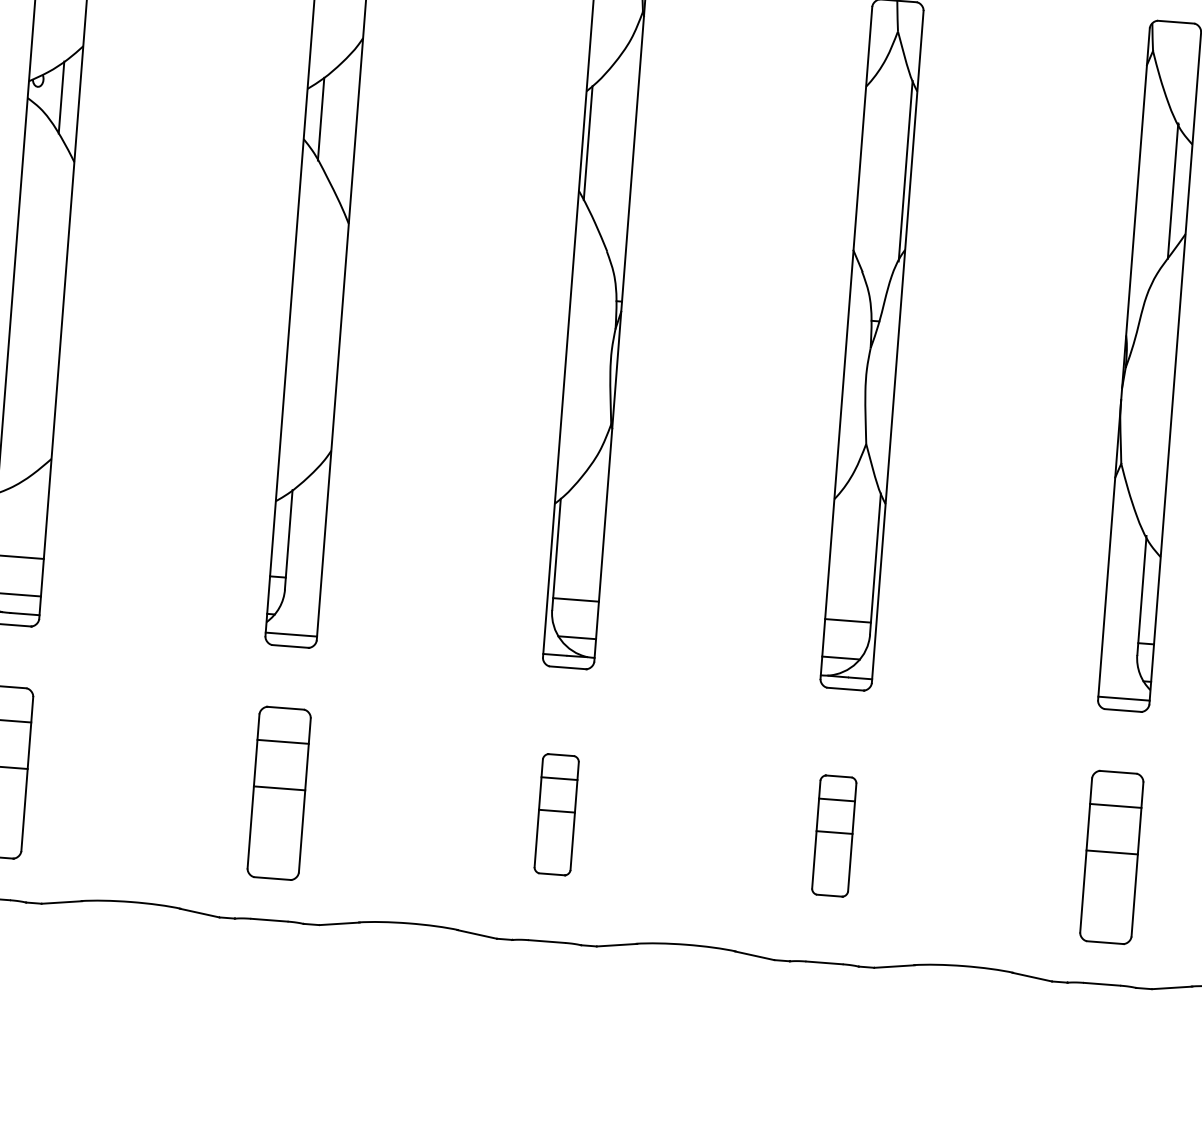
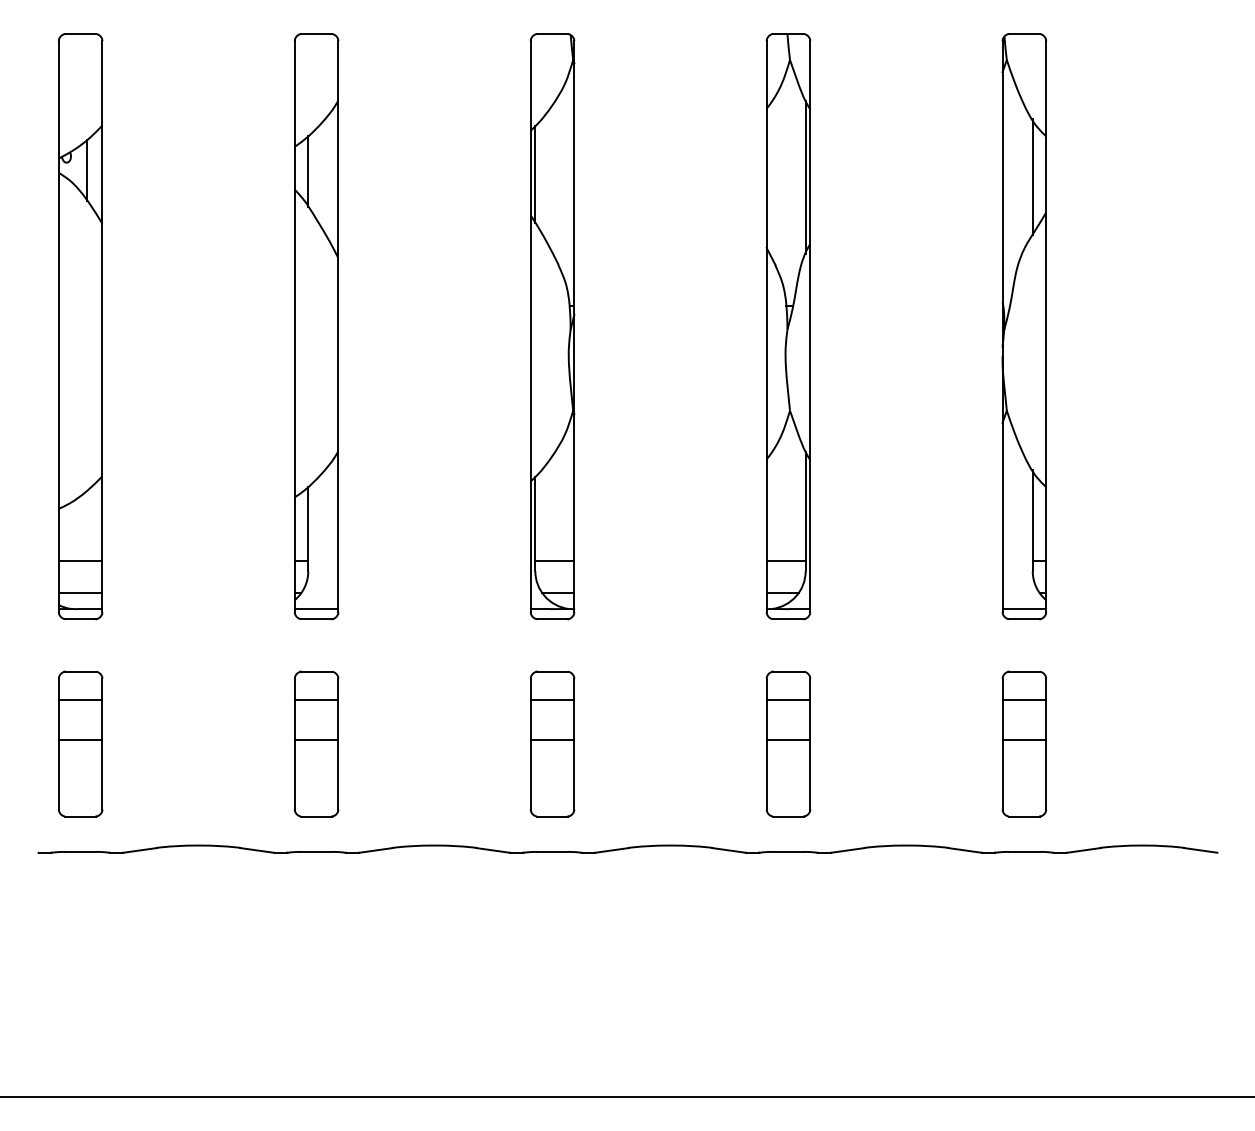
part: (556, 814) -> (552, 743), size x1.43
part: (834, 835) -> (788, 743), size x1.43

